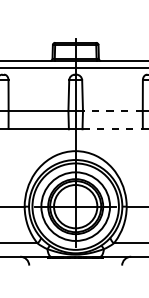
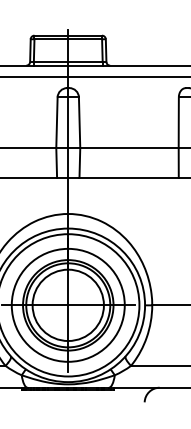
line: (112, 111) -> (128, 148), dashed -> solid
line: (113, 129) -> (130, 178), dashed -> solid

